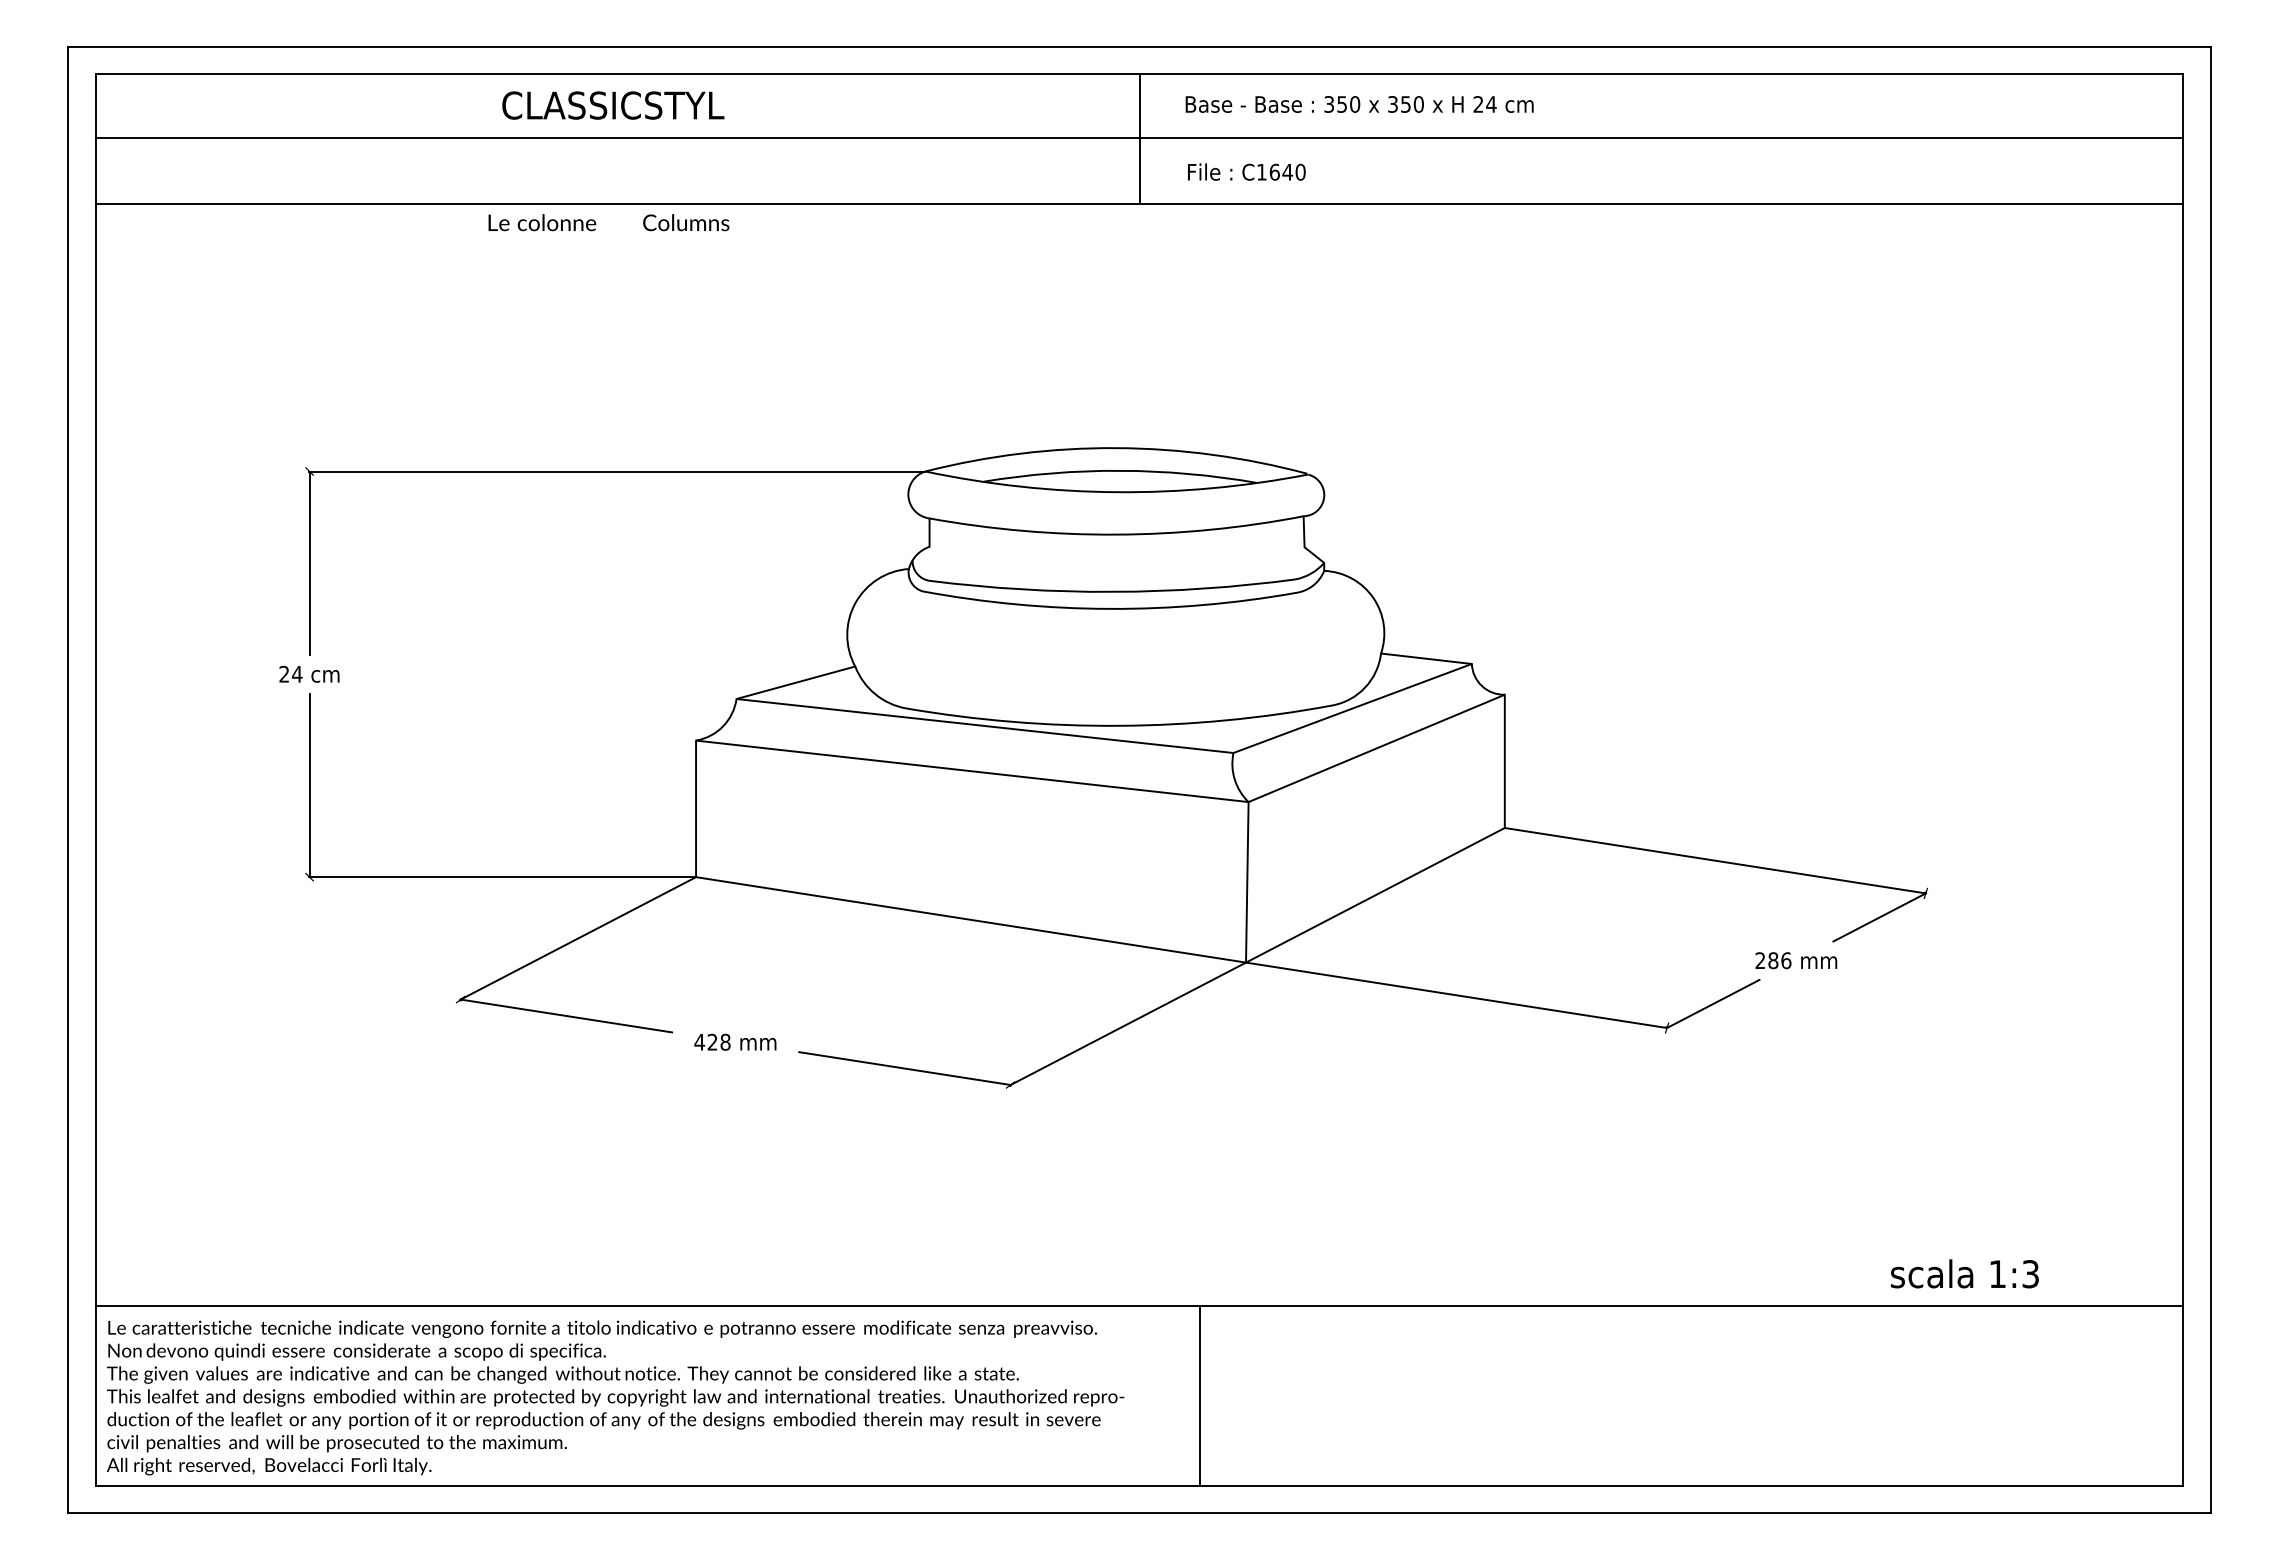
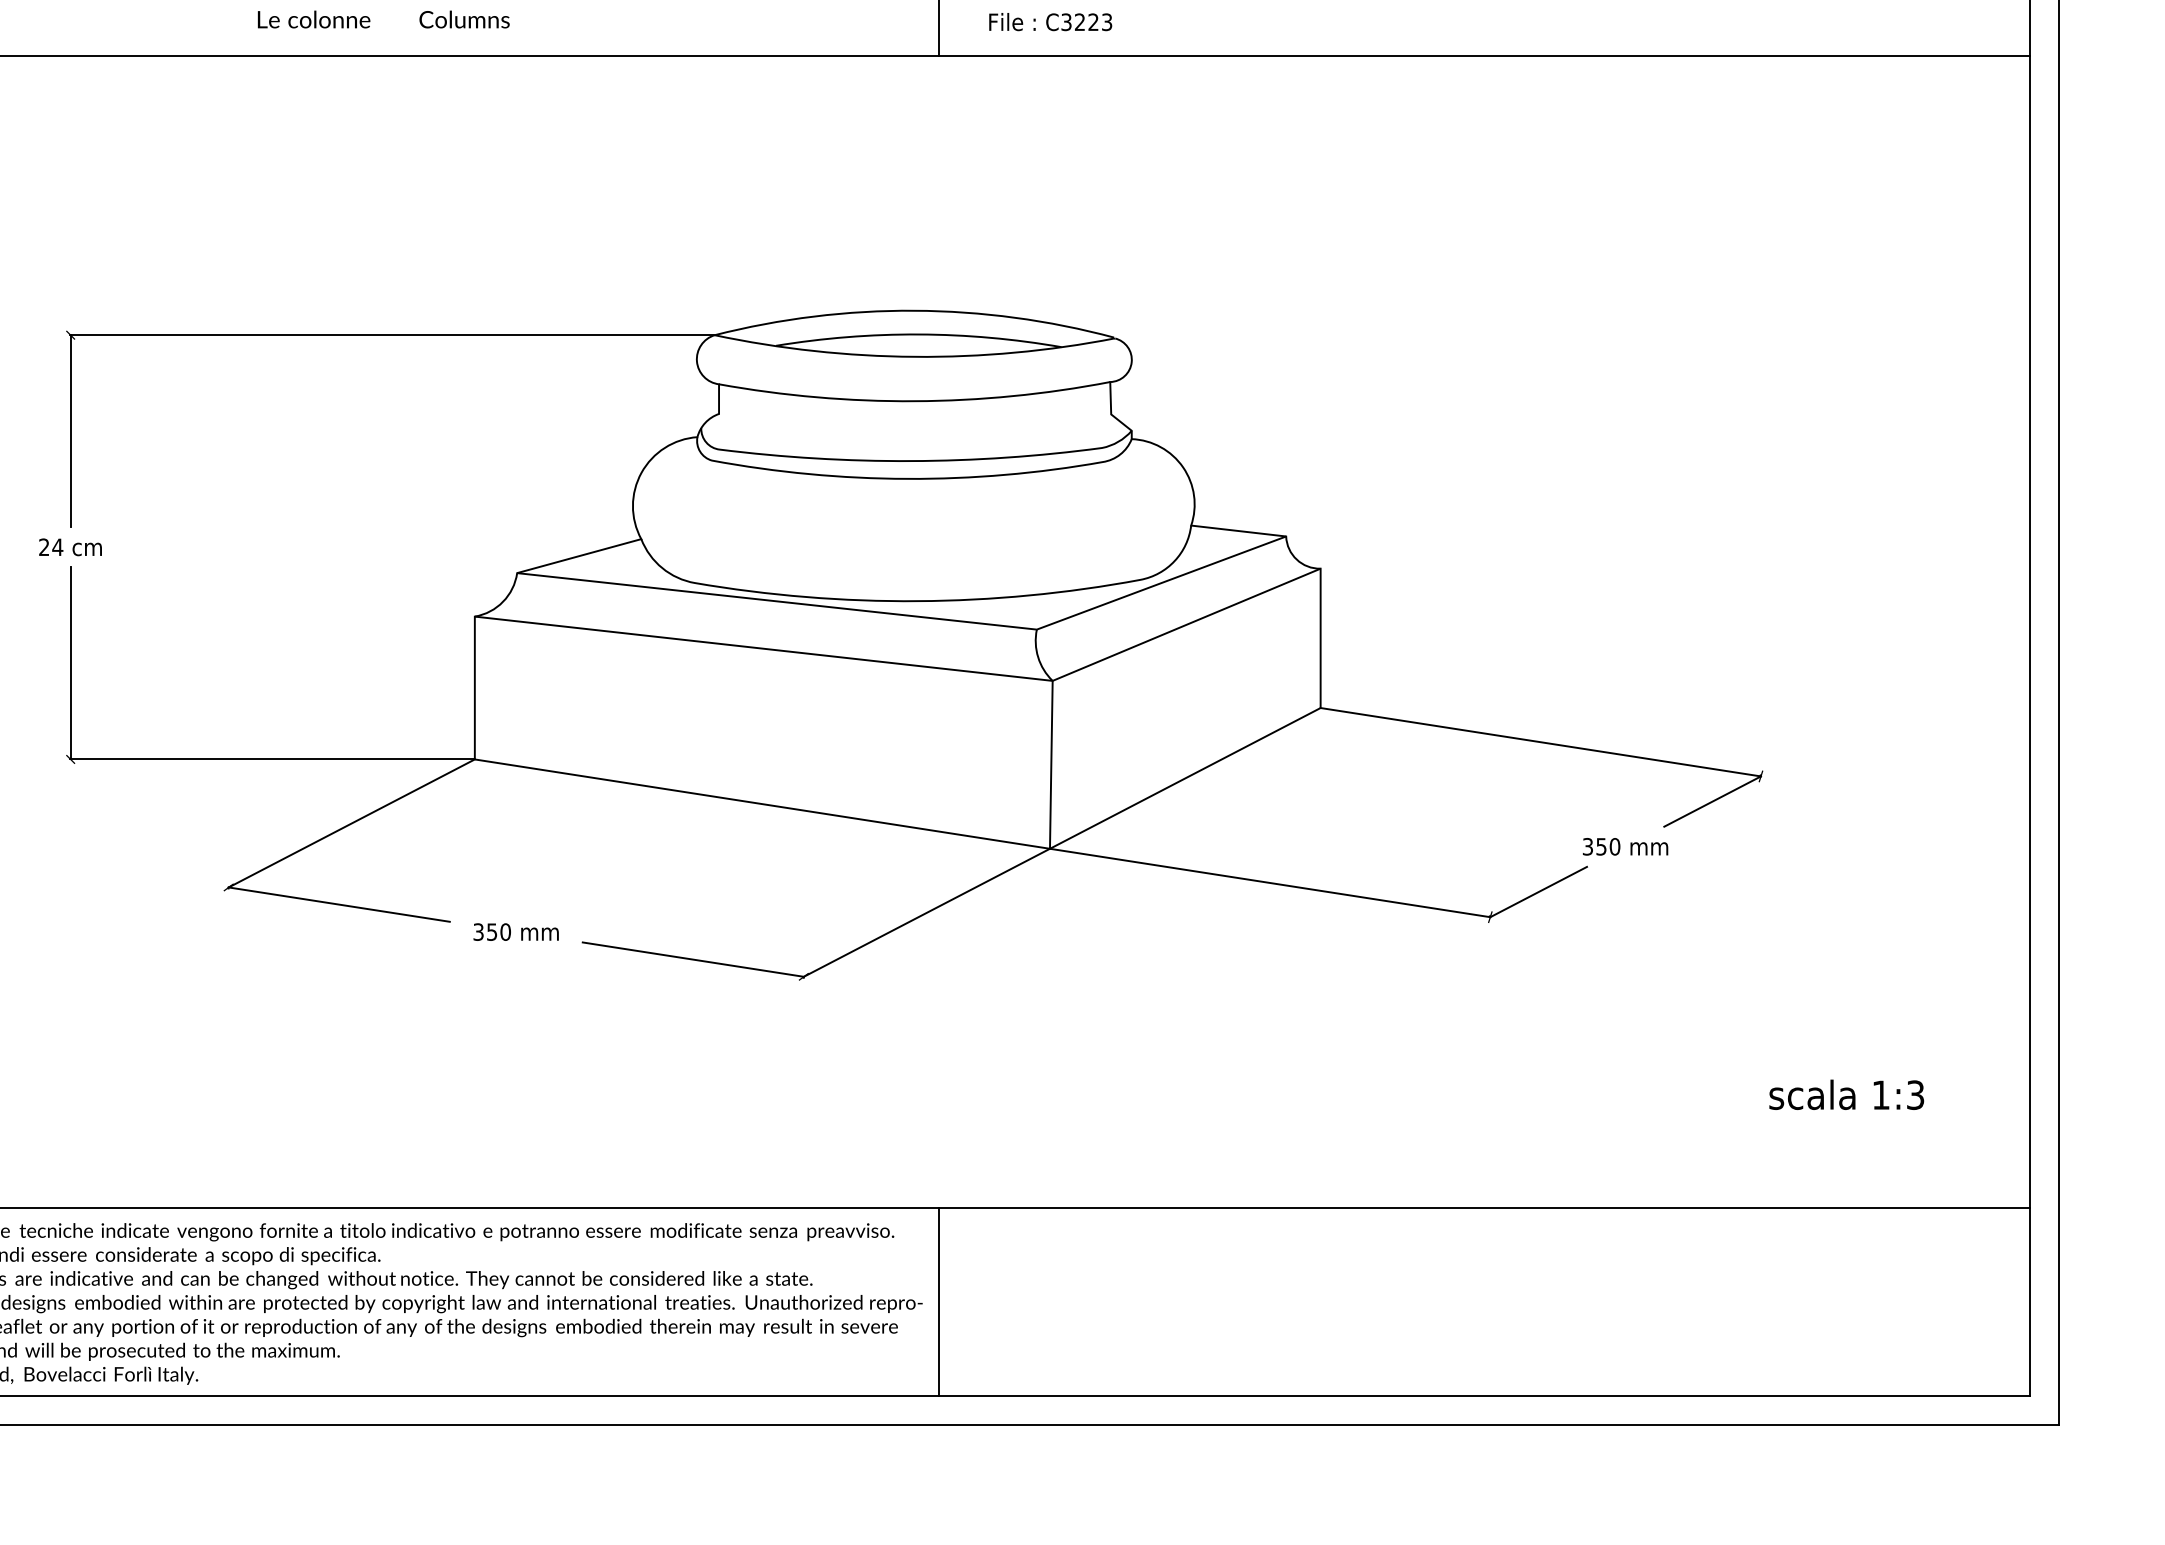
text: (1281, 171) -> (1087, 21), C1640 -> C3223
text: (608, 222) -> (383, 19), moved
text: (1773, 960) -> (1601, 846), 286 -> 350
text: (712, 1041) -> (492, 931), 428 -> 350
text: (1964, 1273) -> (1846, 1094), moved
line: (1199, 1395) -> (938, 1301), moved

